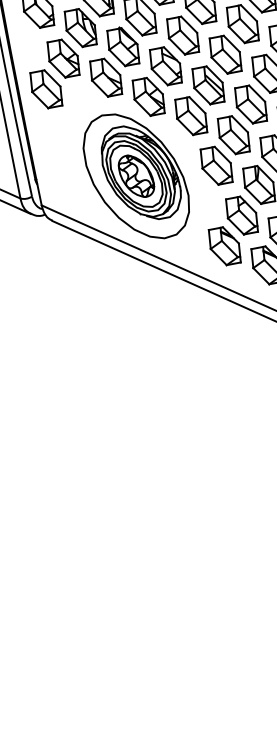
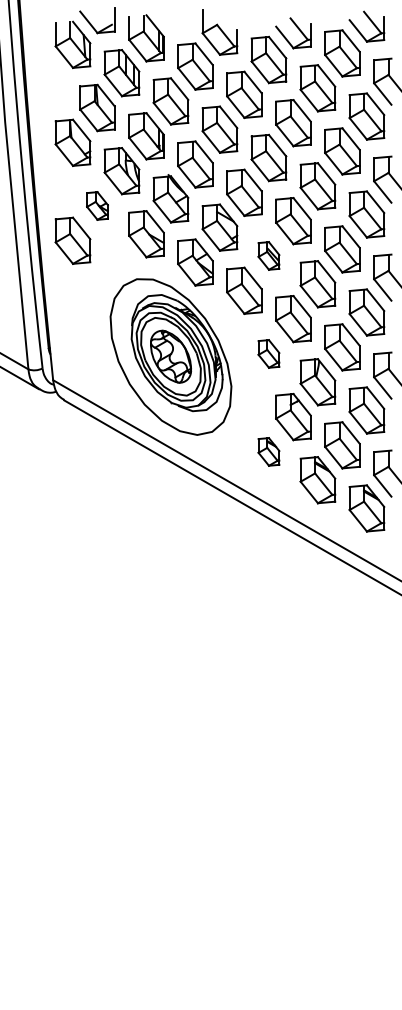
part: (63, 58) -> (97, 205), size x0.6
part: (208, 85) -> (268, 255), size x0.6
part: (216, 165) -> (268, 353), size x0.6
part: (224, 245) -> (268, 451), size x0.6

